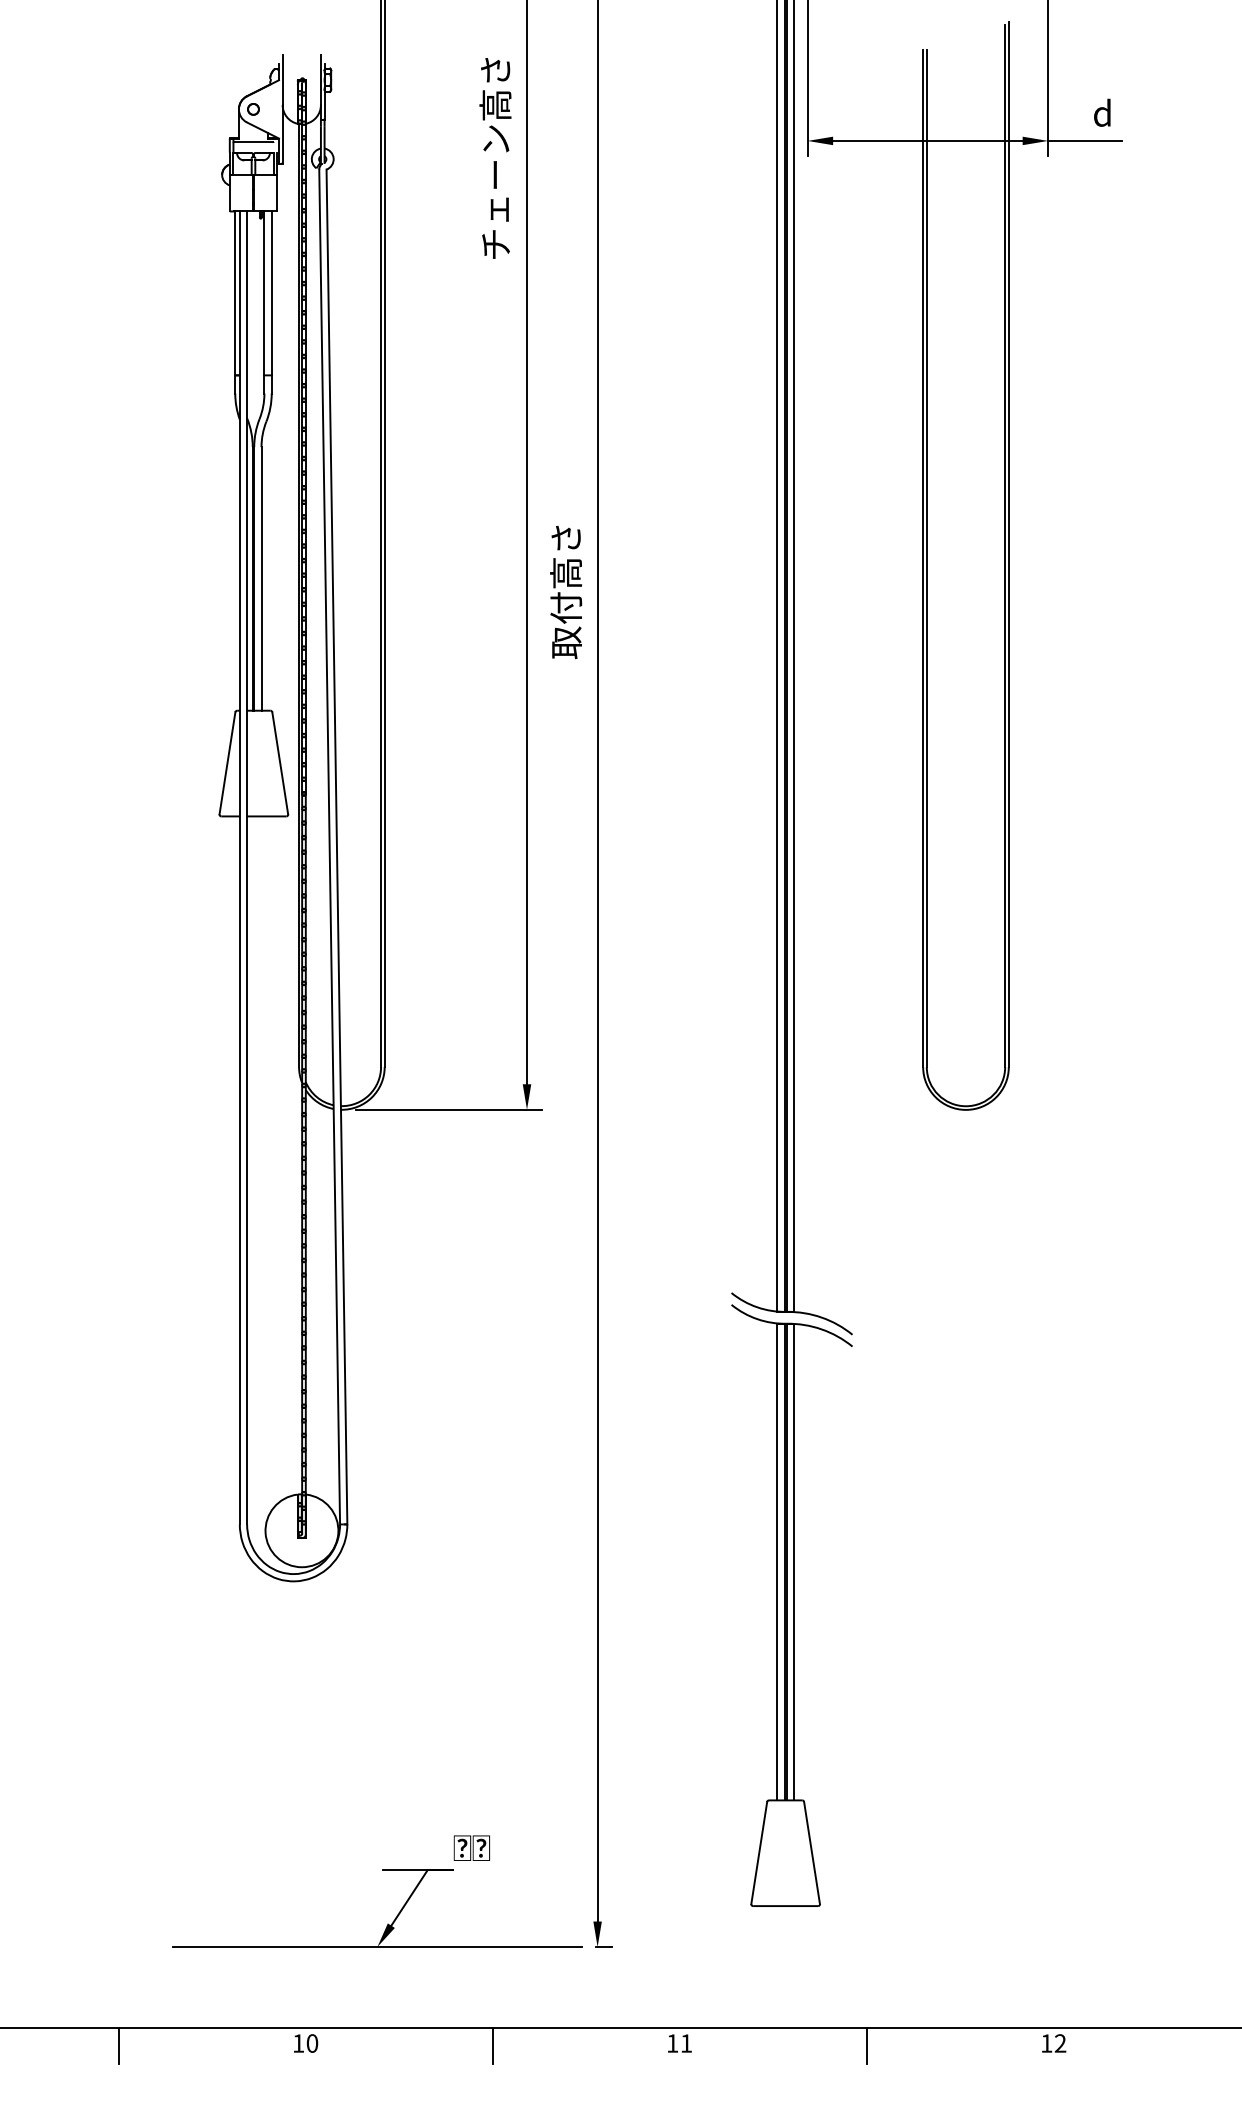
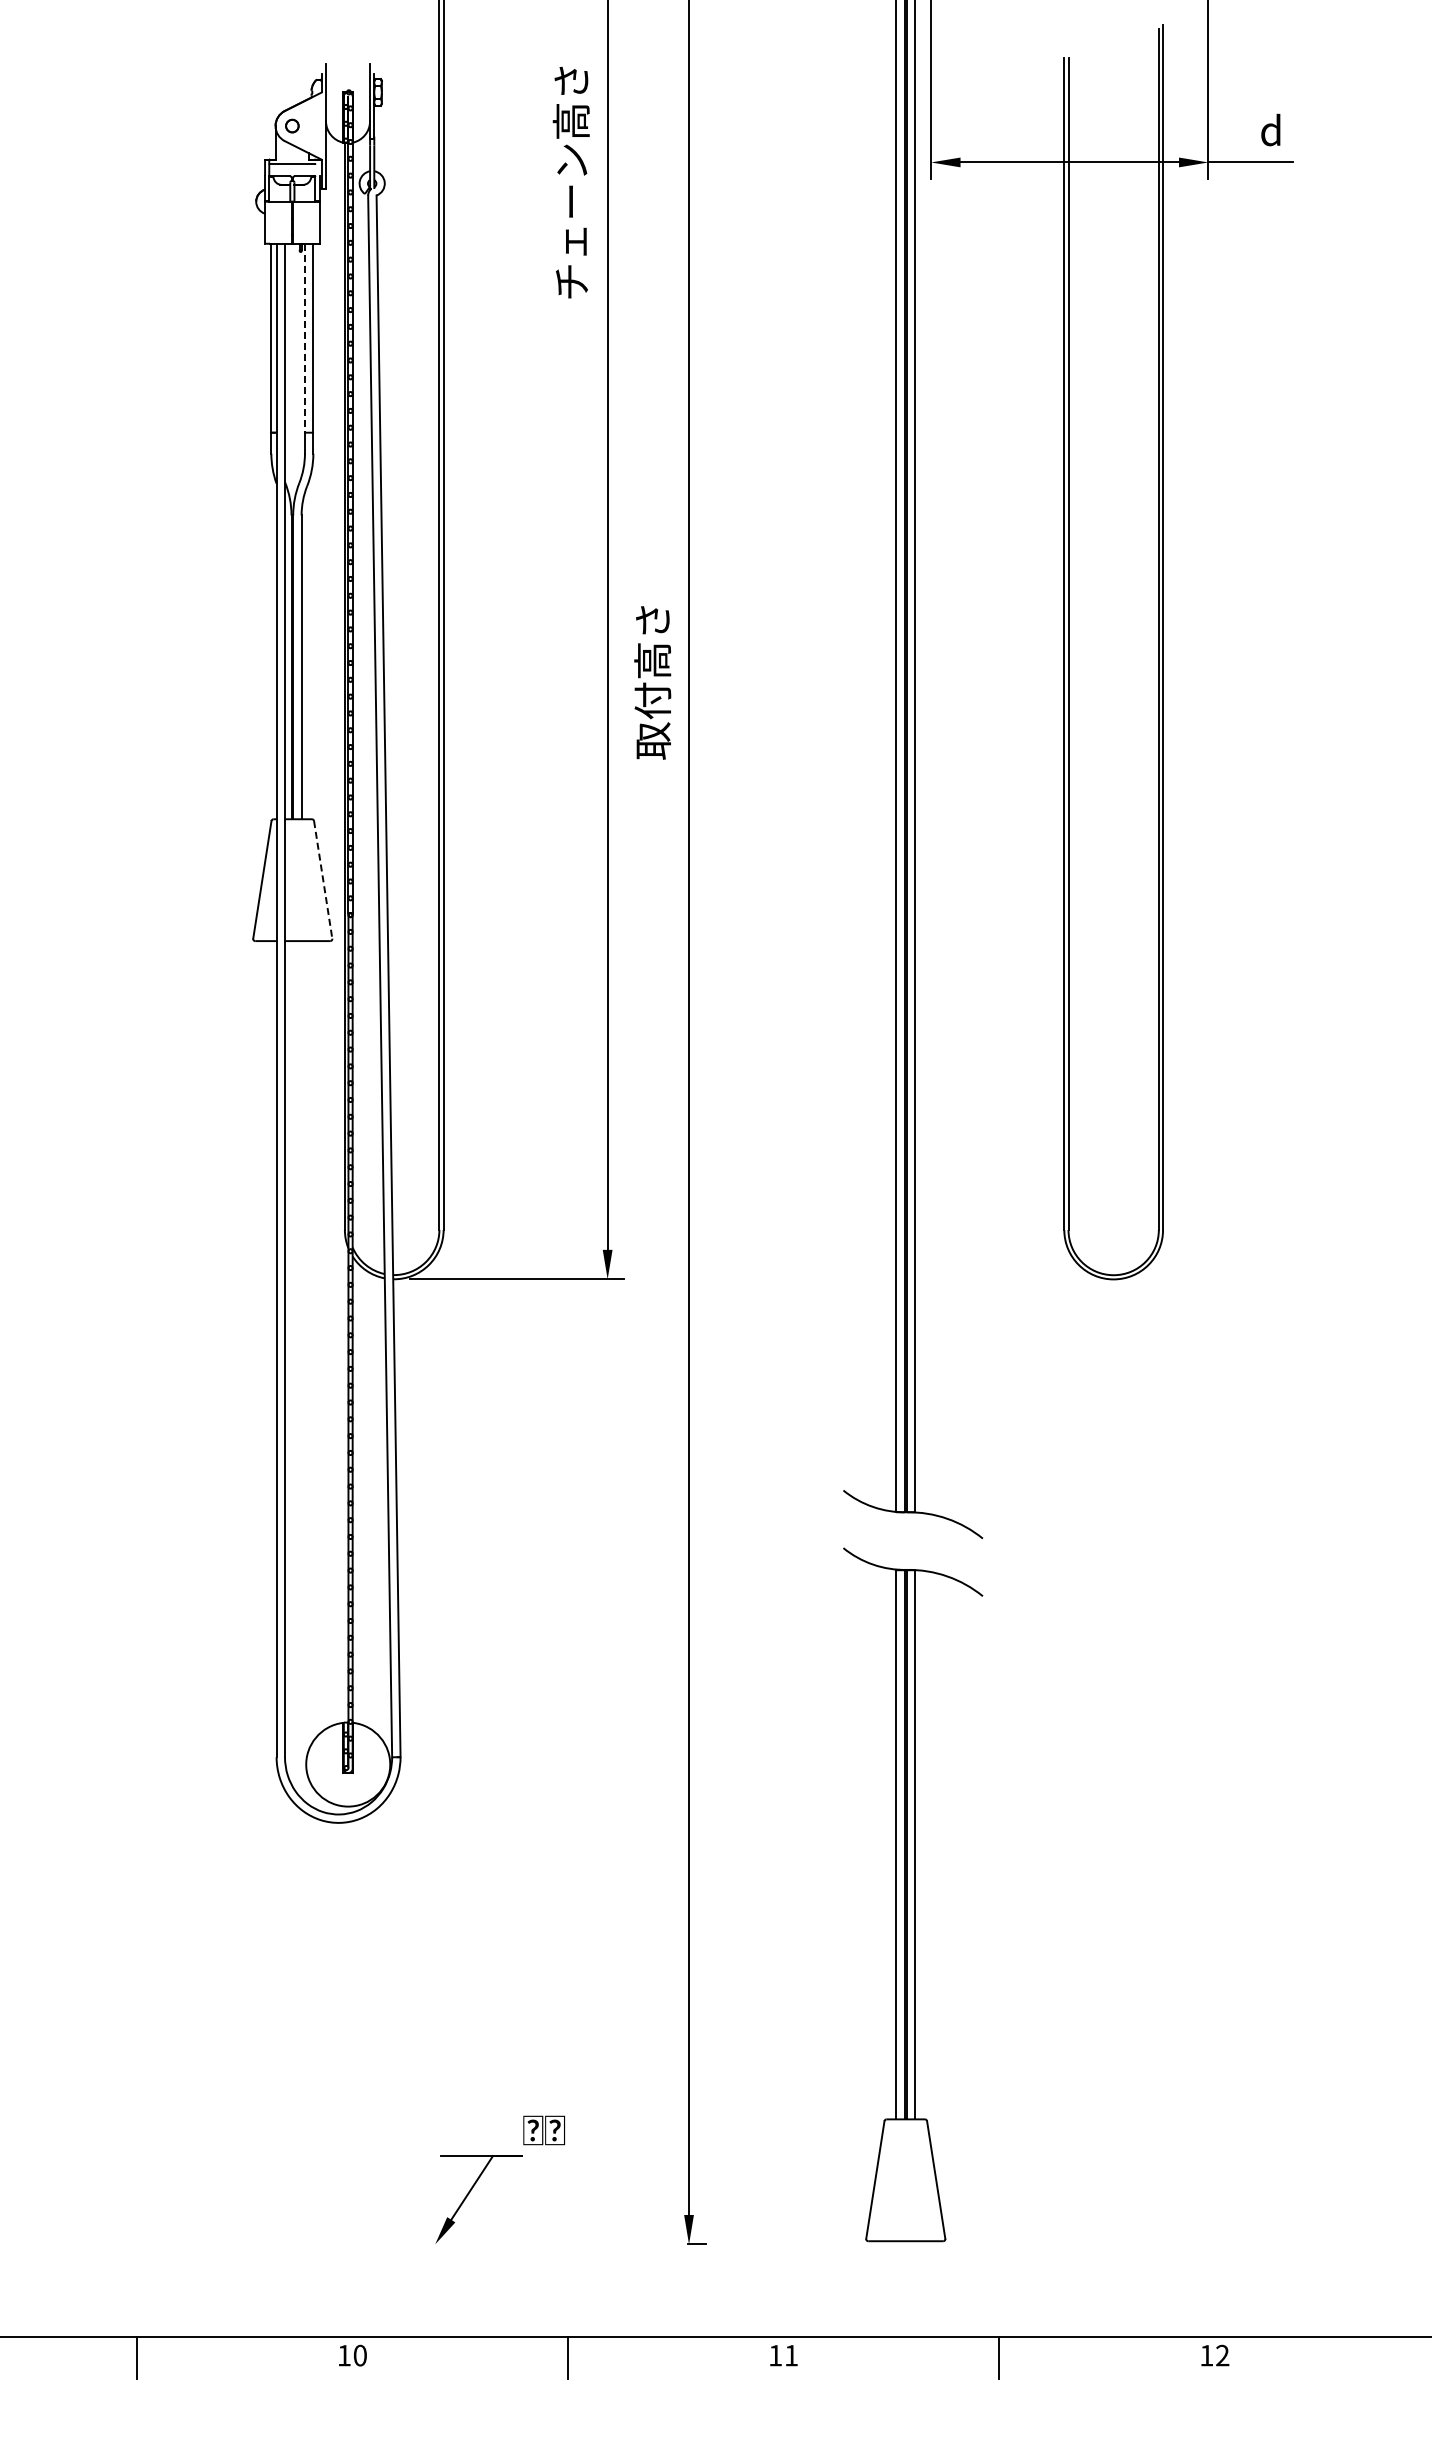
line: (264, 293) -> (304, 338), solid -> dashed
line: (280, 762) -> (323, 879), solid -> dashed
part: (792, 1605) -> (913, 1894), moved
line: (376, 1947) -> (434, 2244), removed

